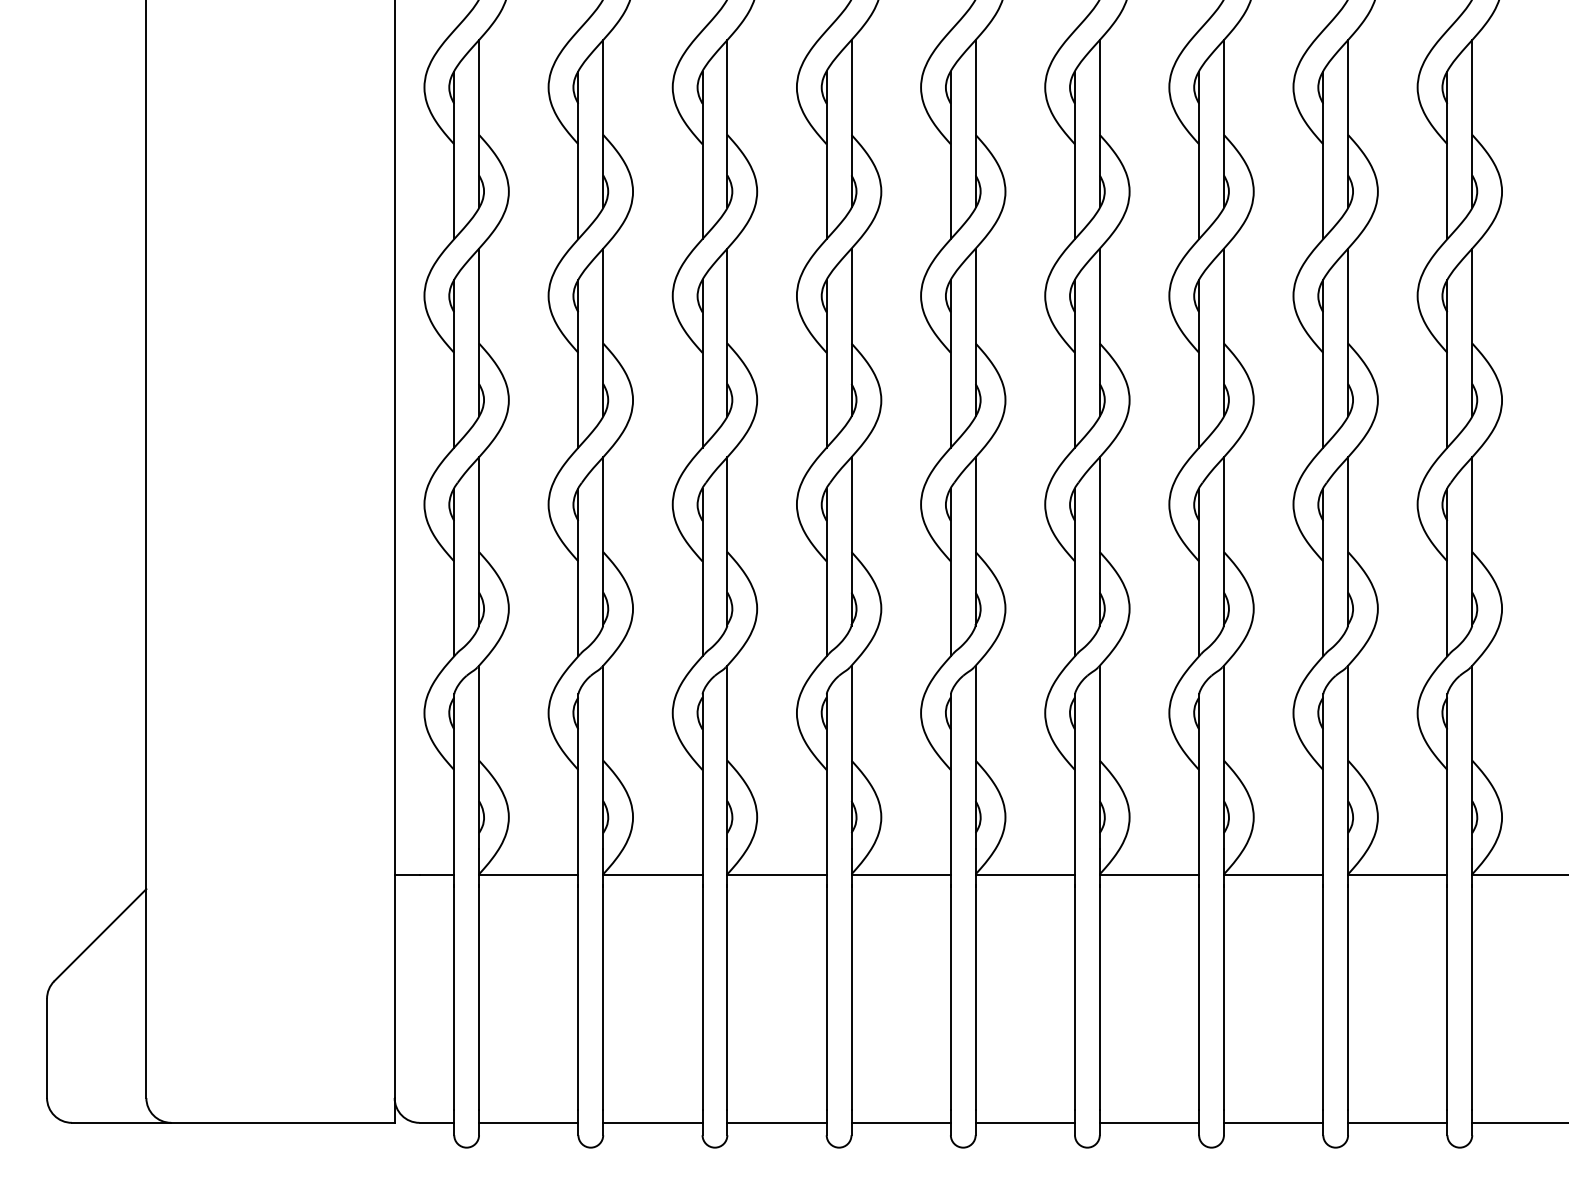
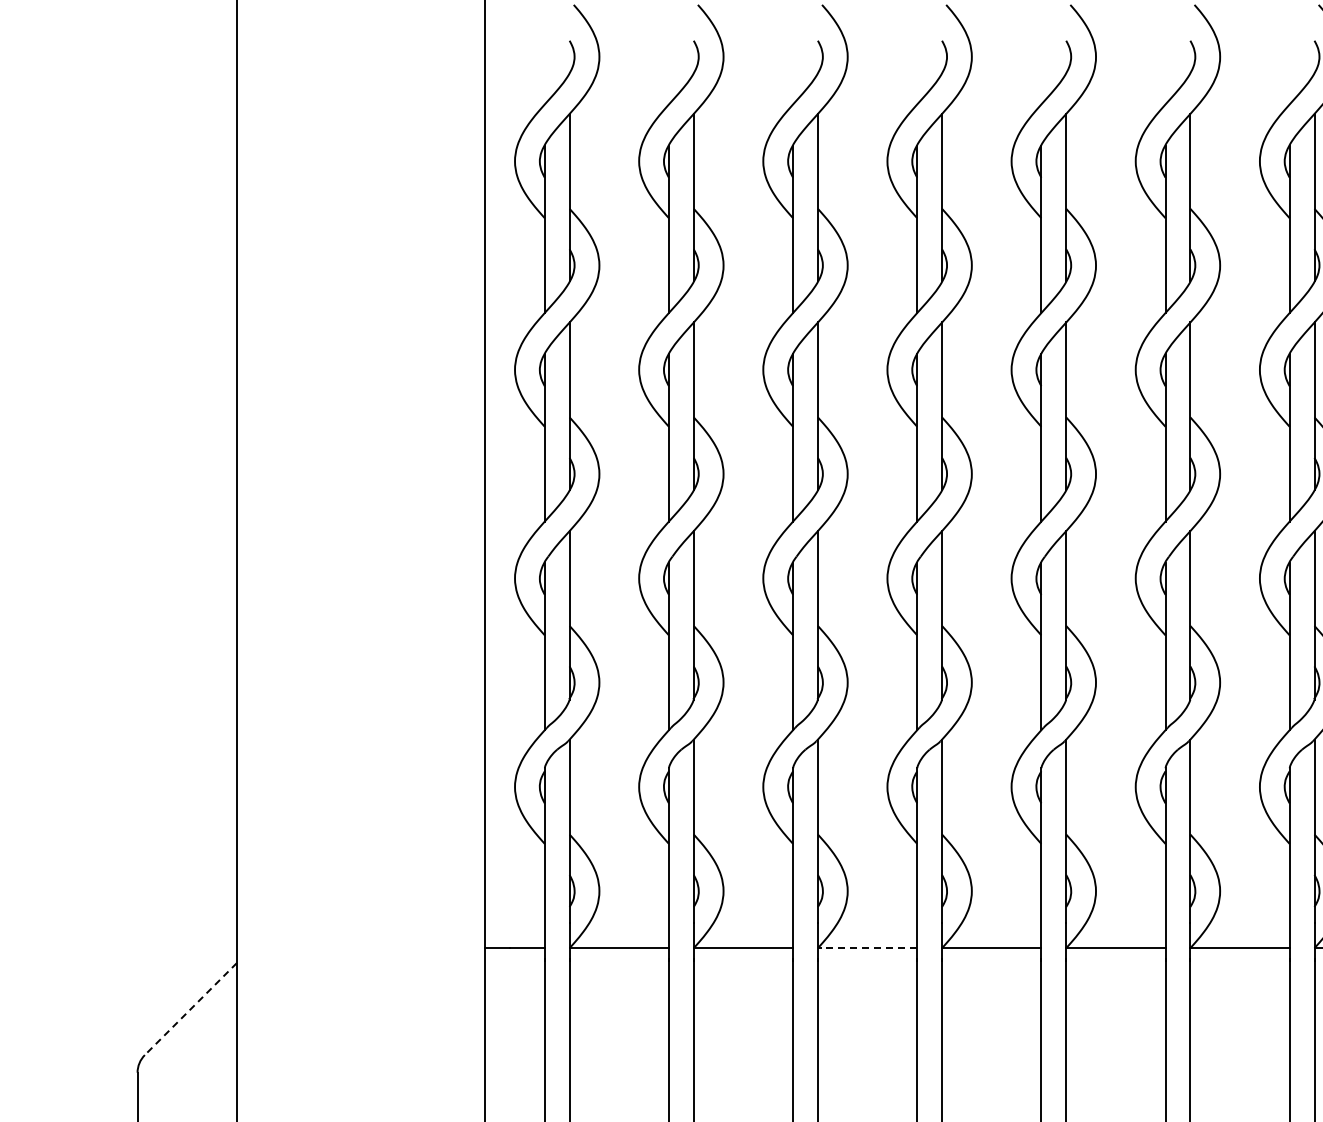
line: (777, 874) -> (868, 948), solid -> dashed
line: (100, 935) -> (191, 1009), solid -> dashed

